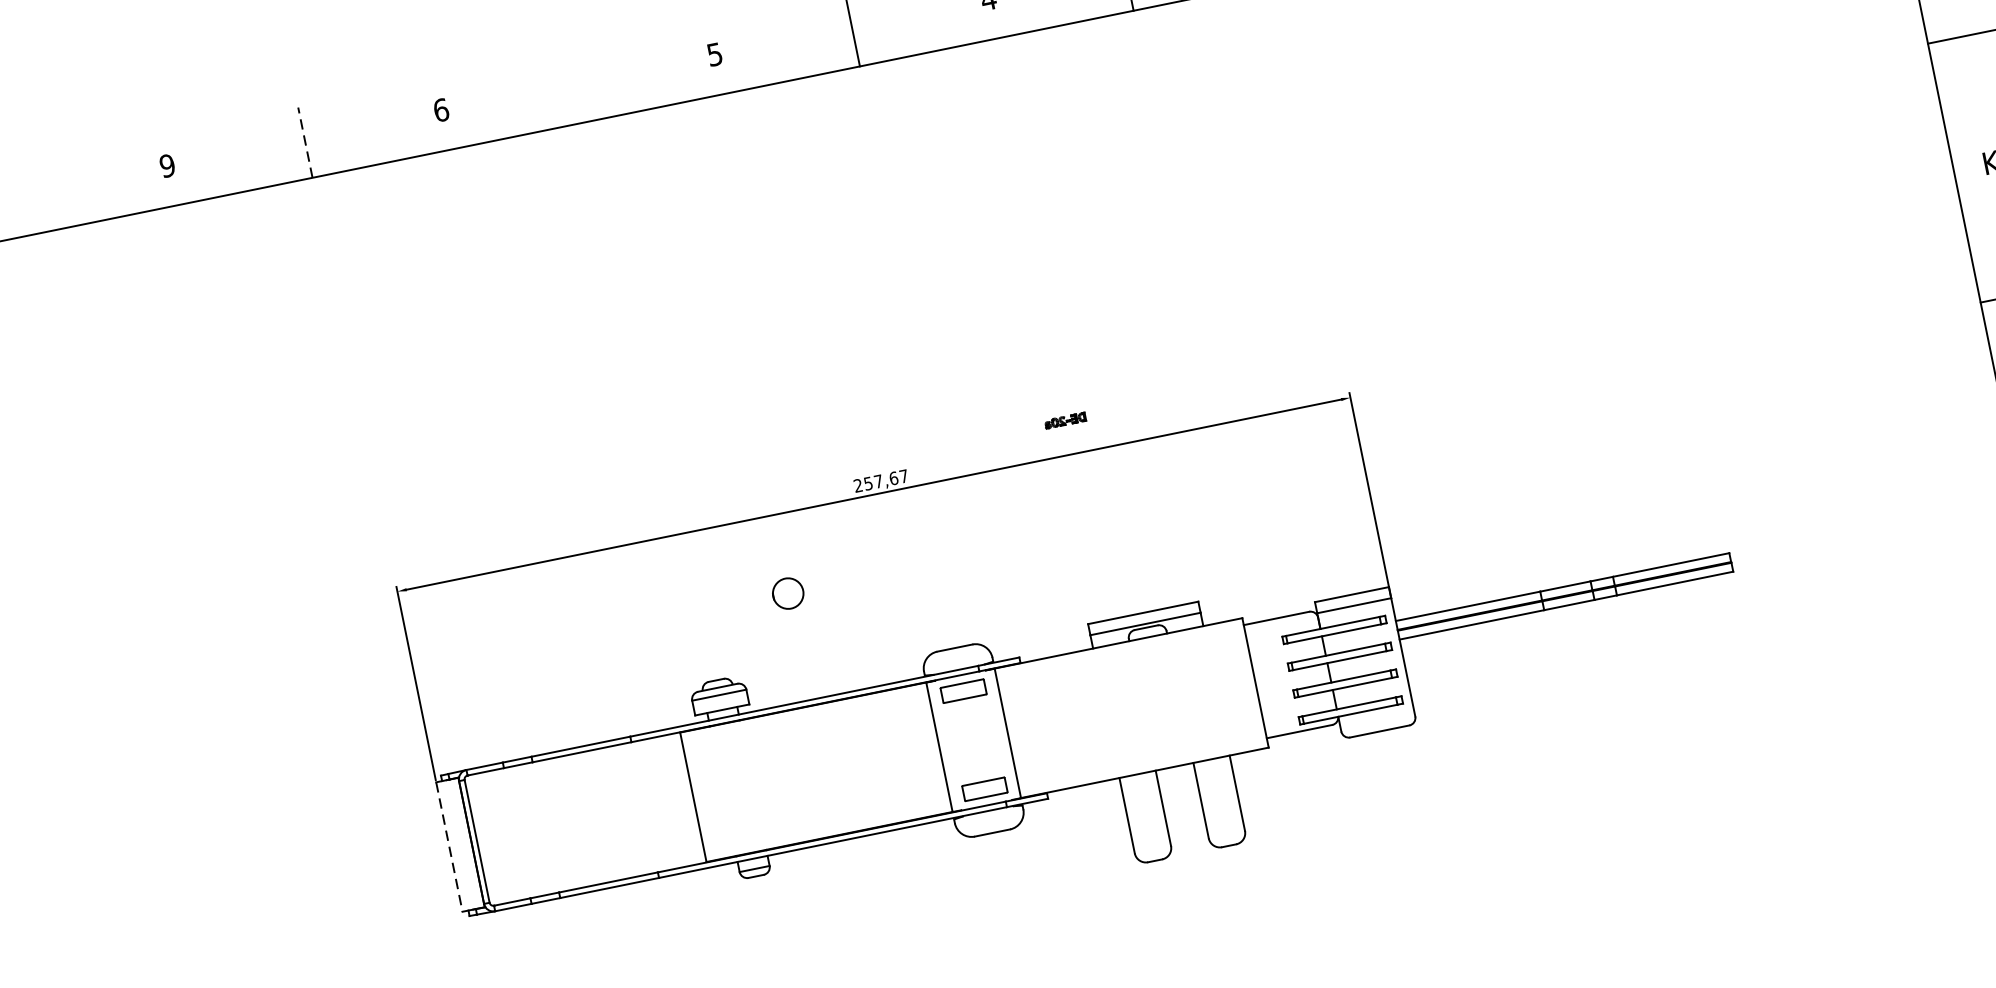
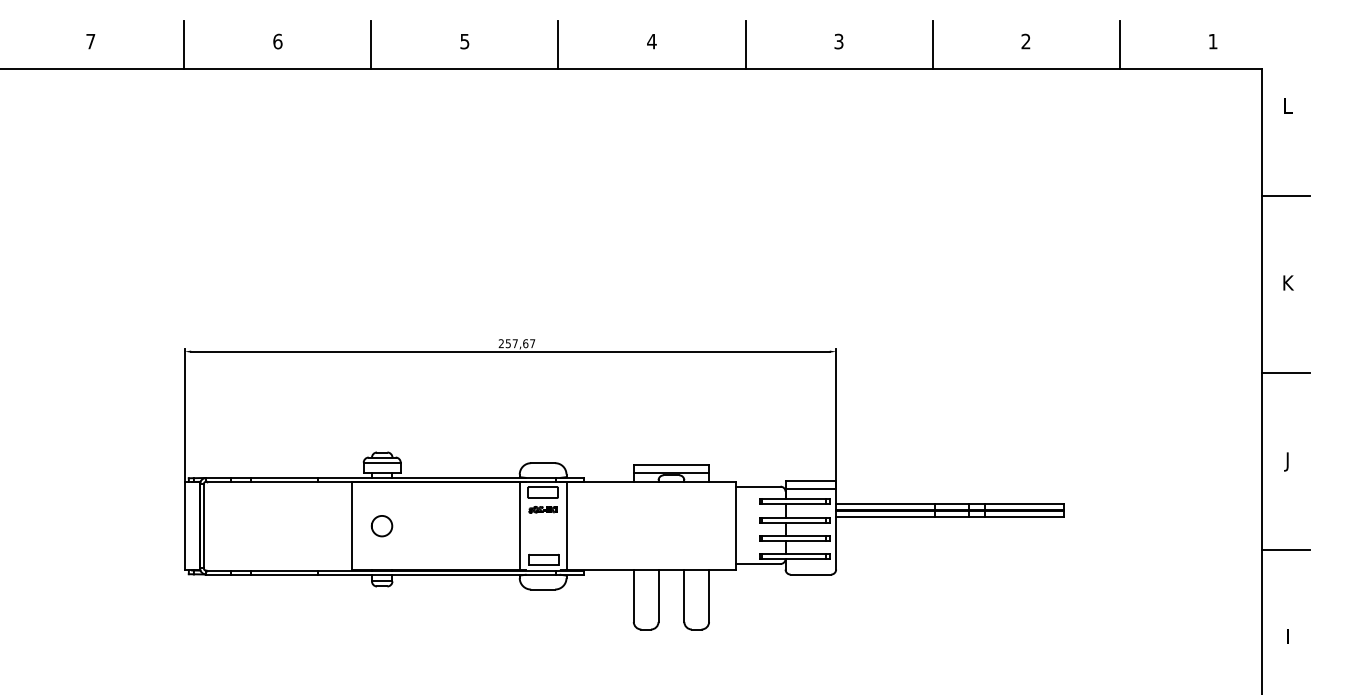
line: (579, 86) -> (371, 44), added
line: (305, 142) -> (184, 44), dashed -> solid
text: (167, 165) -> (90, 41), 9 -> 7
part: (1064, 420) -> (542, 509), moved
part: (787, 594) -> (381, 526), moved
line: (448, 847) -> (184, 526), dashed -> solid

